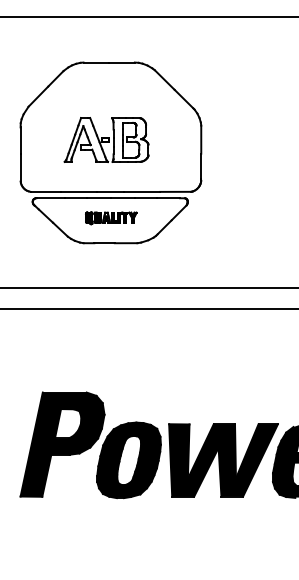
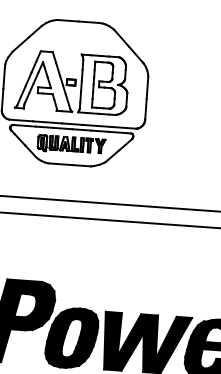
part: (106, 139) -> (72, 82), size x1.67
part: (111, 218) -> (71, 145), size x1.67

